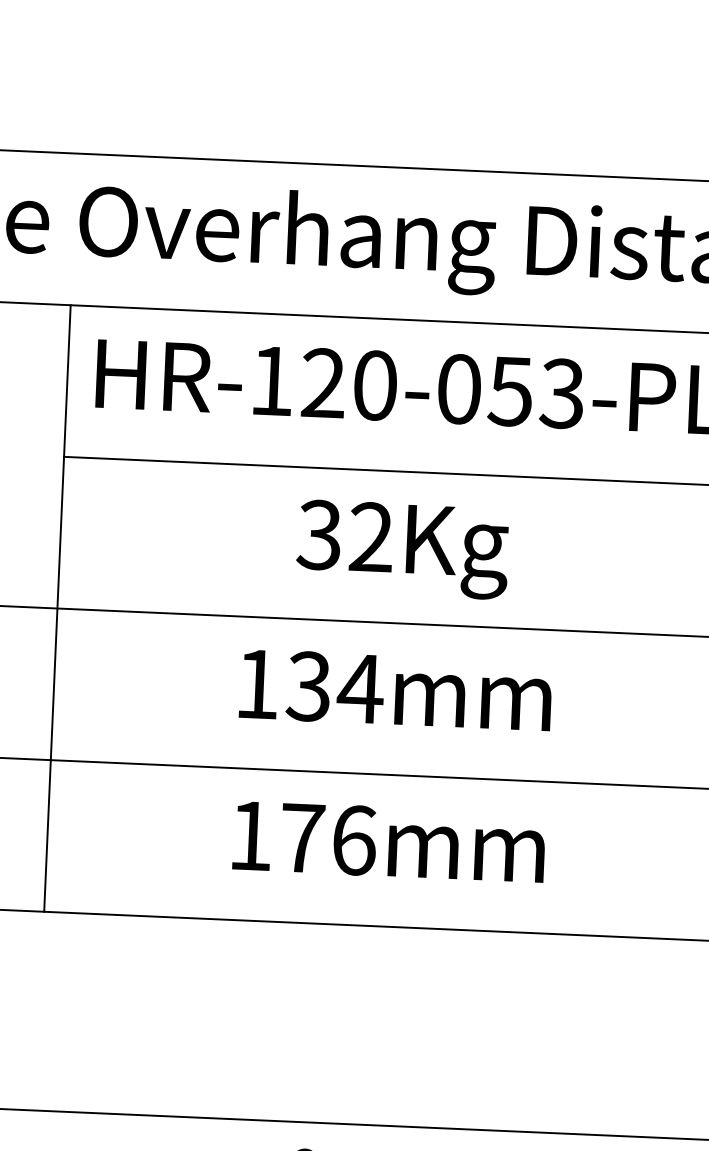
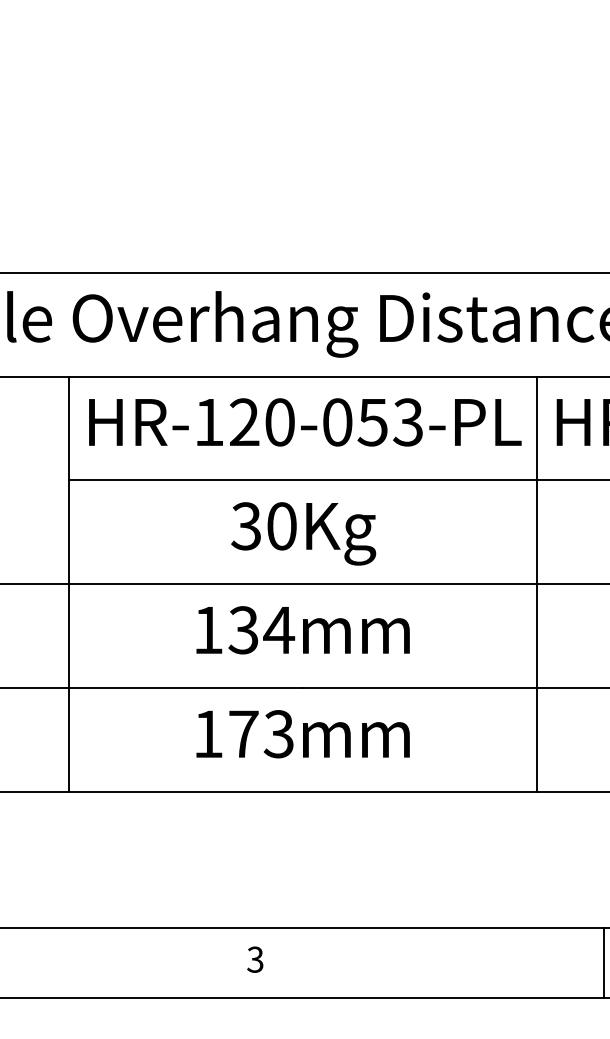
text: (370, 537) -> (281, 526), 32Kg -> 30Kg
text: (353, 840) -> (278, 734), 176mm -> 173mm

